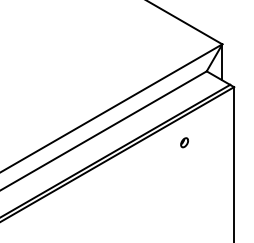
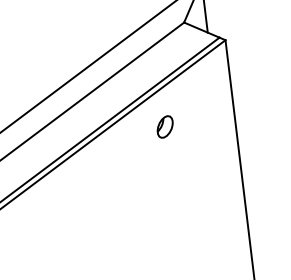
part: (184, 142) -> (164, 126), size x1.6

